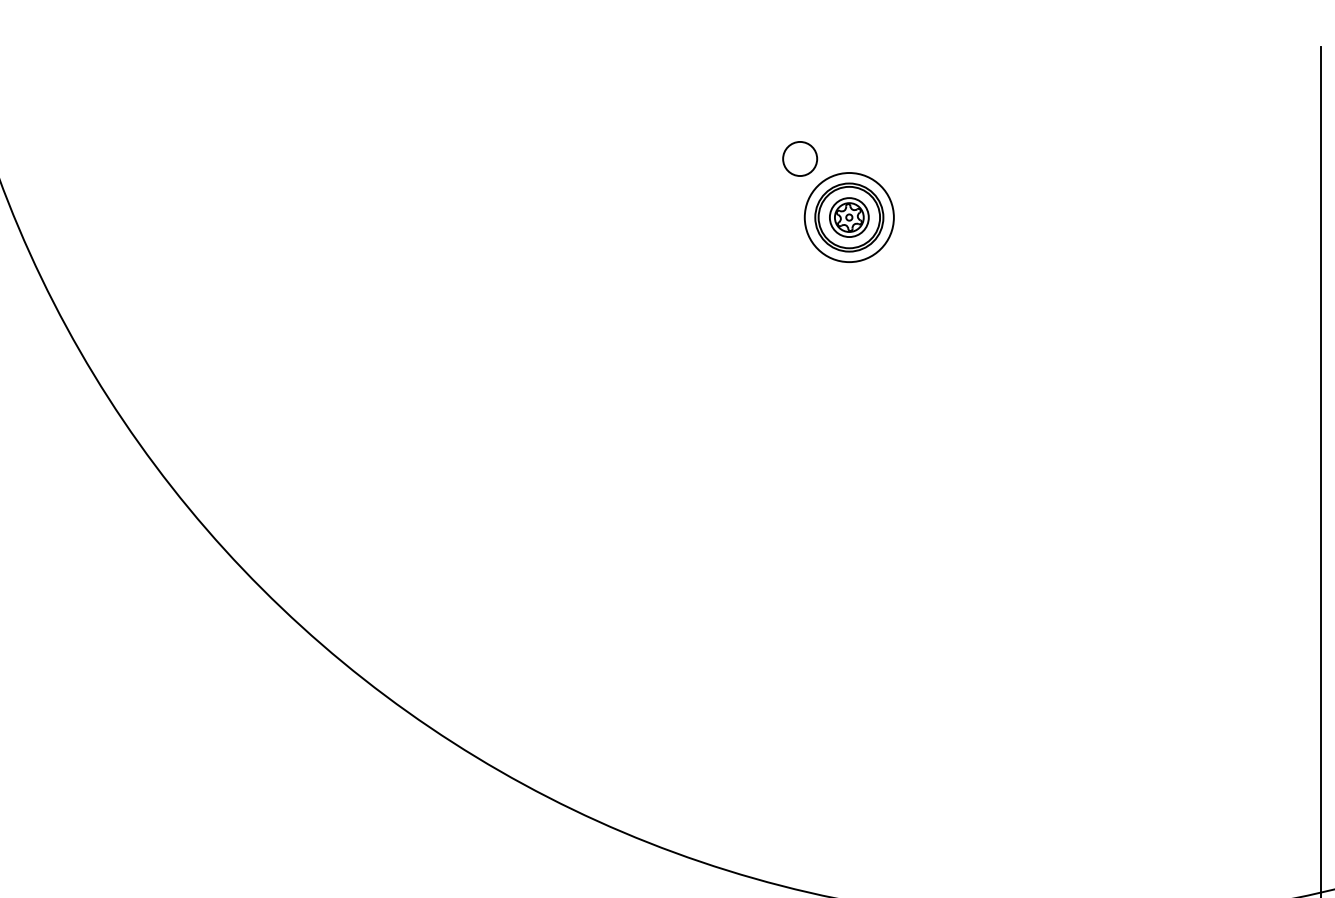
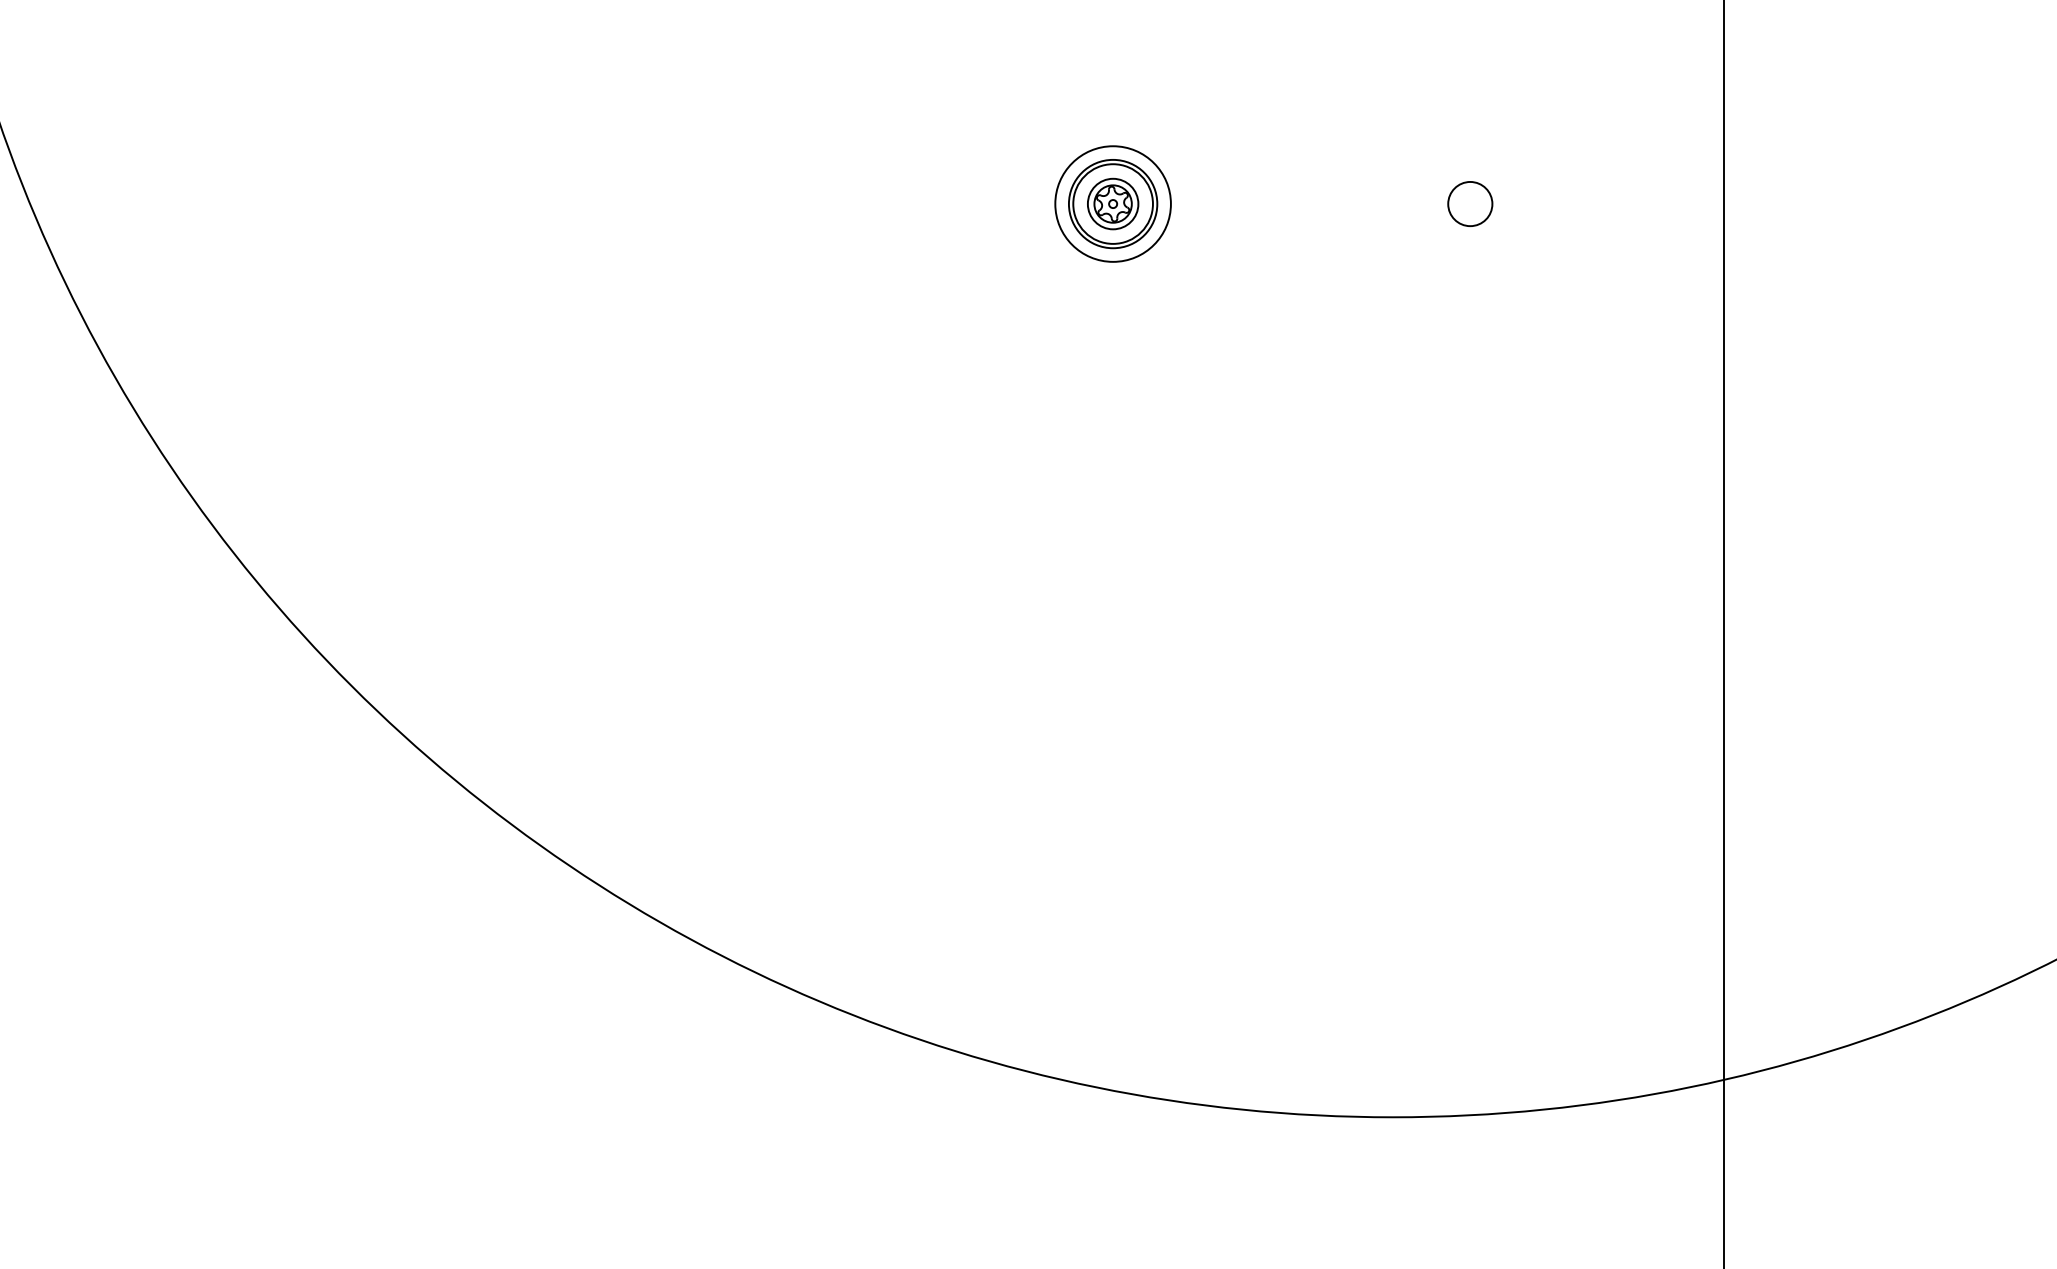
circle: (800, 158) -> (1470, 203), moved

